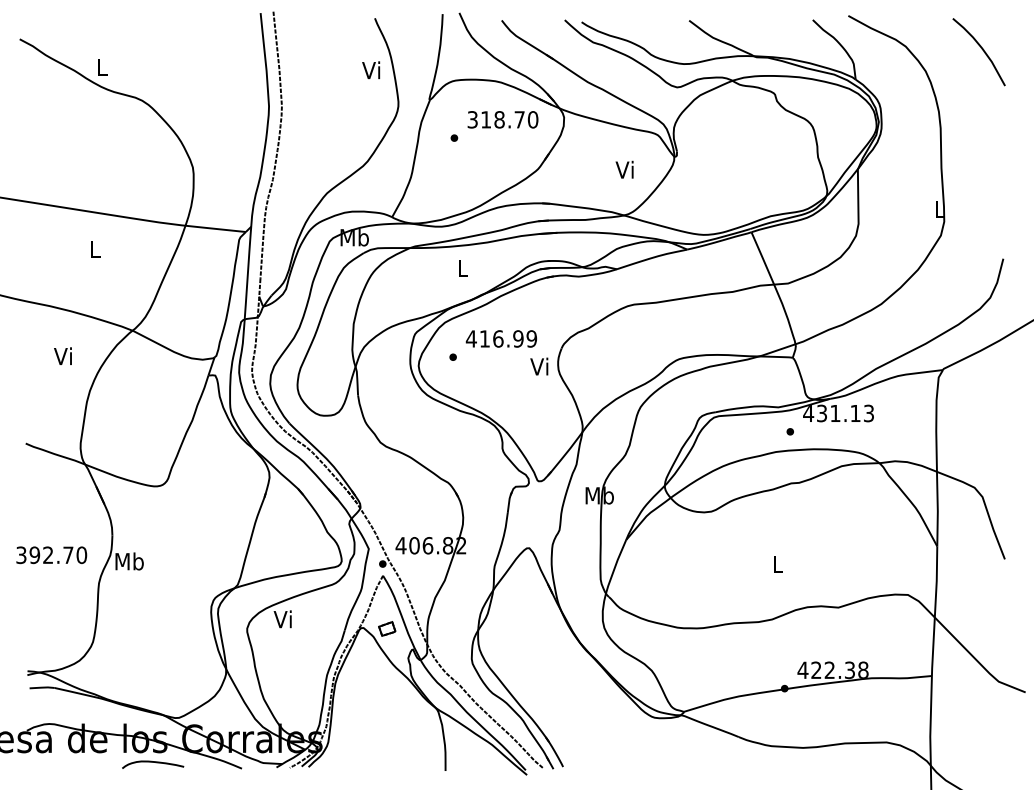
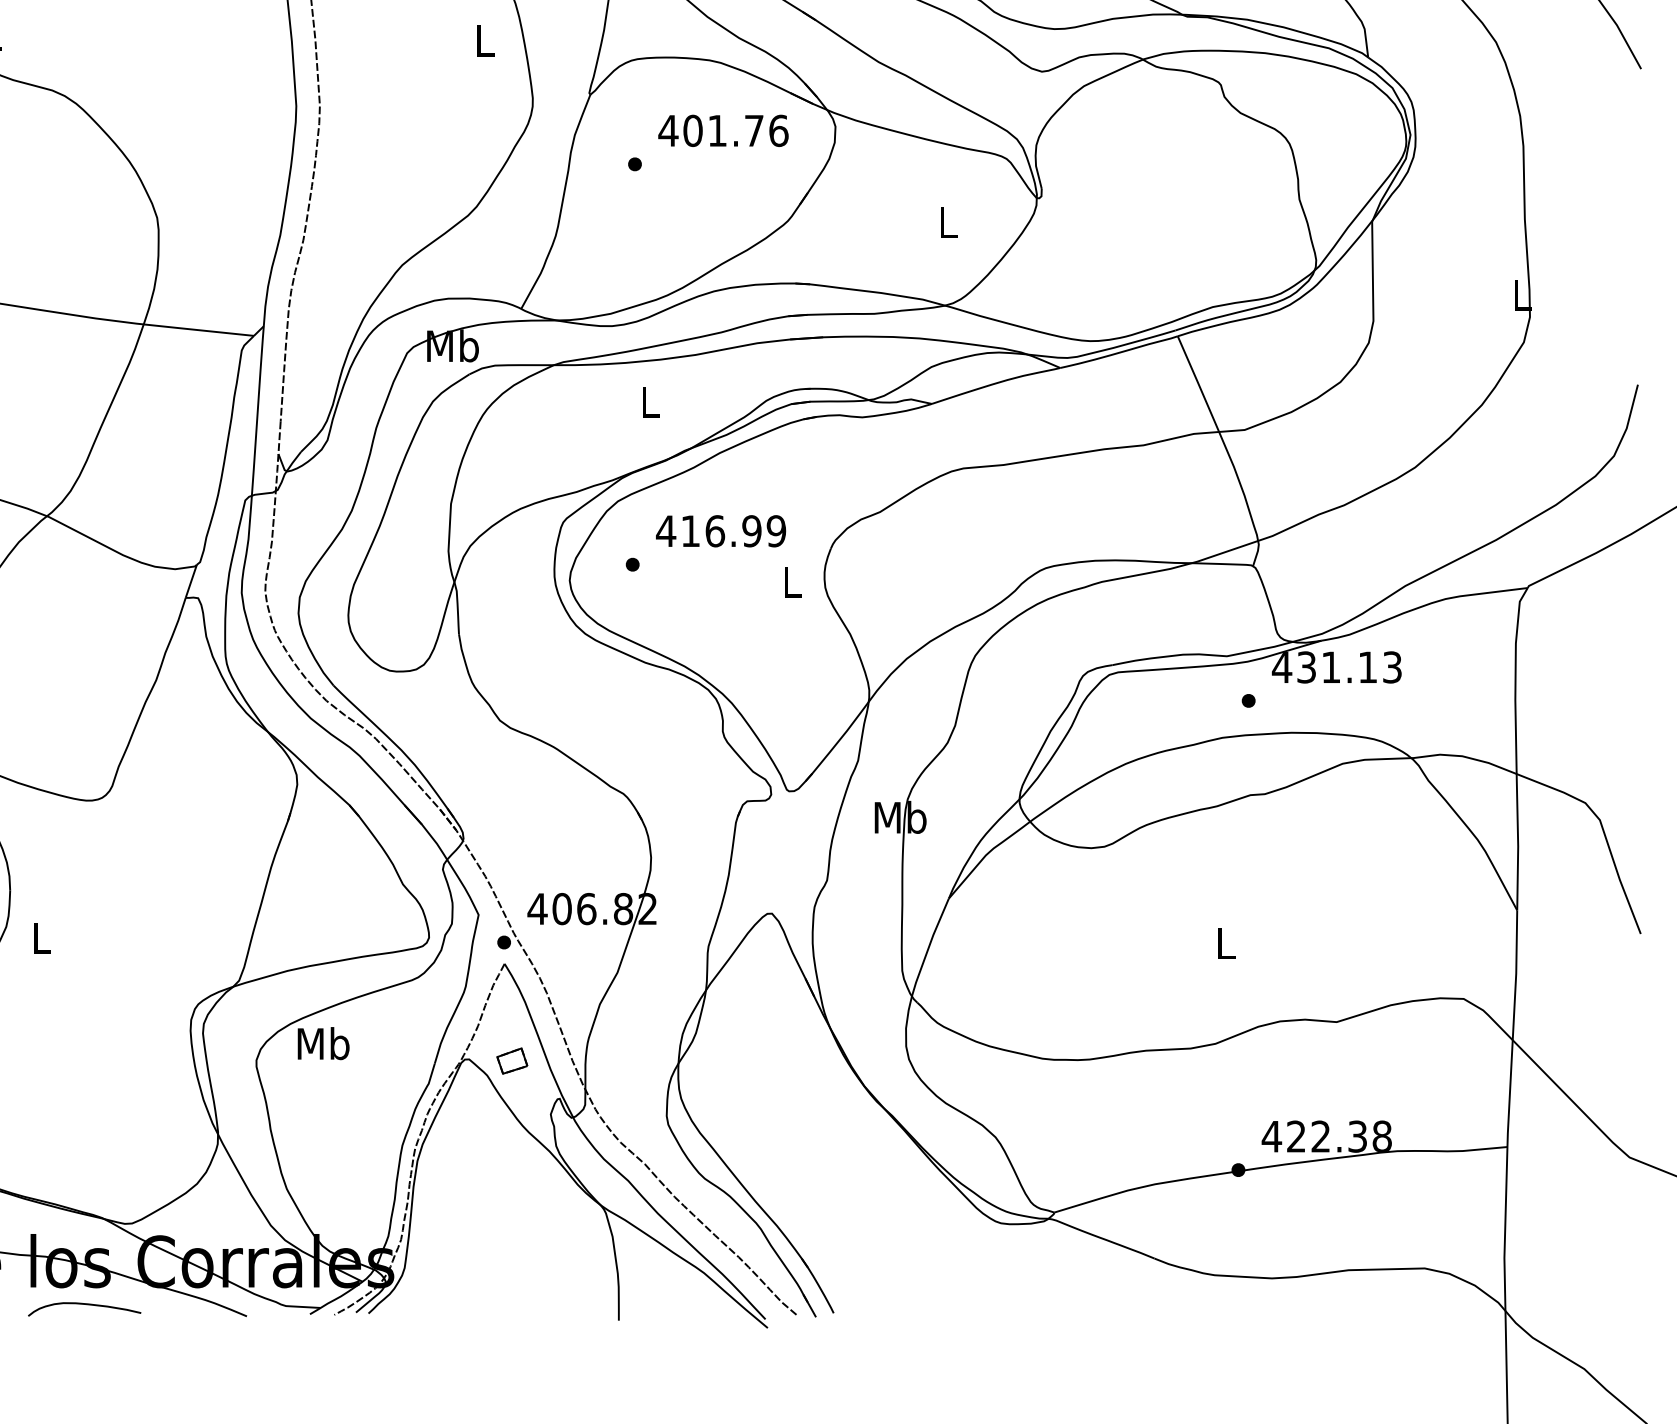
text: (371, 70) -> (483, 40), Vi -> L
text: (502, 119) -> (722, 130), 318.70 -> 401.76
text: (624, 169) -> (945, 221), Vi -> L
text: (539, 366) -> (790, 581), Vi -> L
text: (129, 561) -> (41, 937), Mb -> L
text: (283, 619) -> (322, 1043), Vi -> Mb

